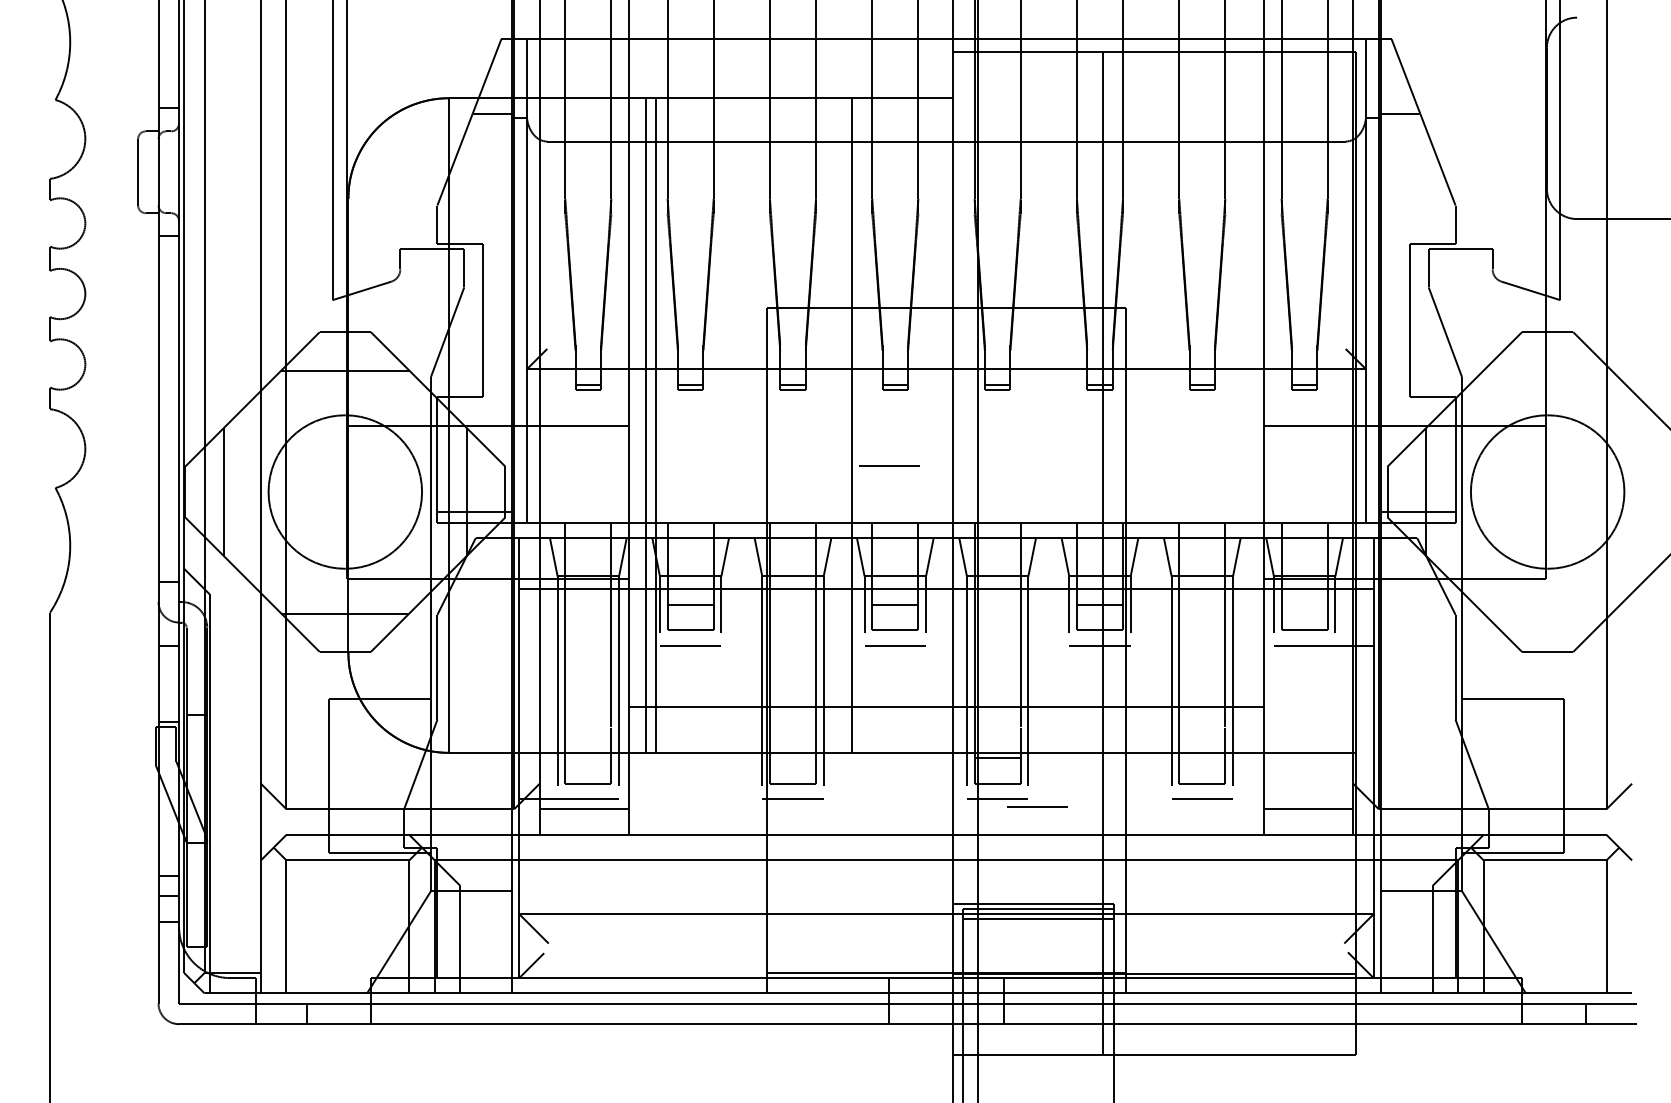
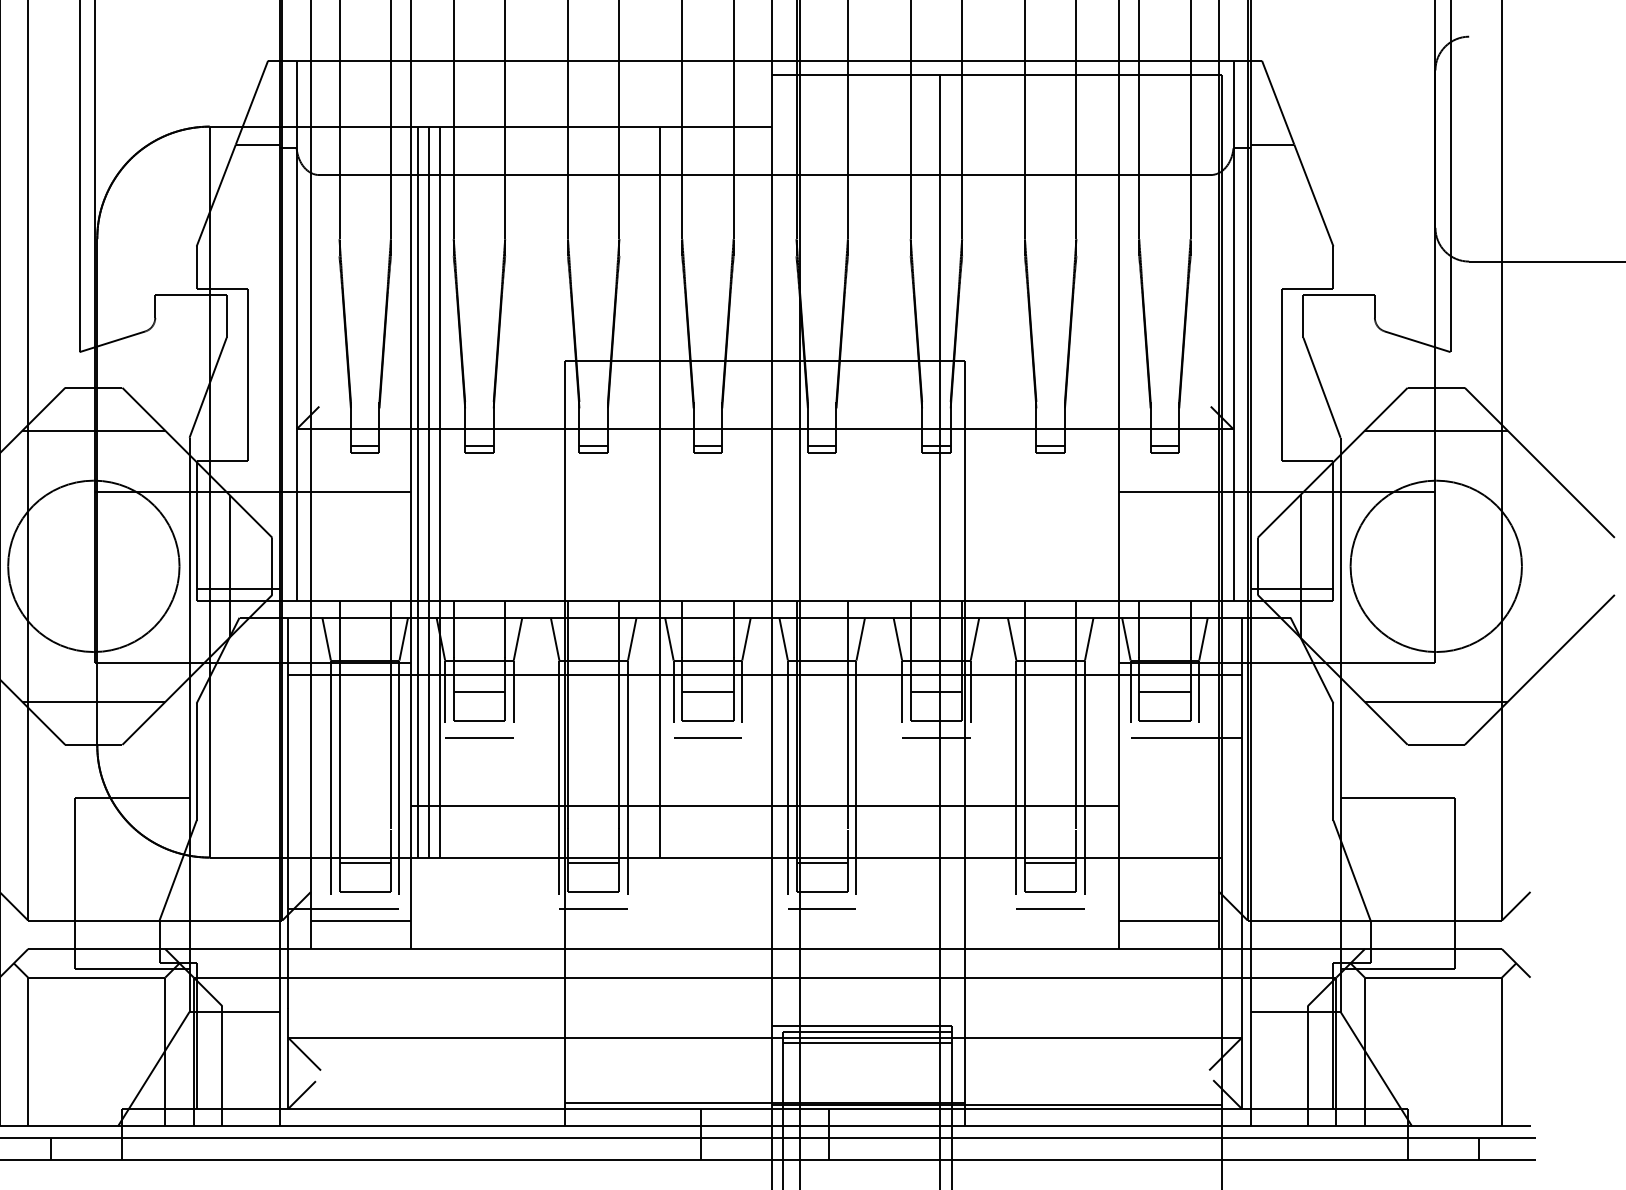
line: (1547, 370) -> (1436, 430), added
line: (635, 425) -> (417, 492), added
line: (889, 465) -> (701, 536), removed
line: (1304, 604) -> (1164, 691), added
line: (1547, 613) -> (1436, 701), added
line: (588, 758) -> (365, 863), added
line: (792, 758) -> (593, 863), added
line: (1202, 758) -> (1050, 863), added
line: (1037, 806) -> (866, 917), removed

